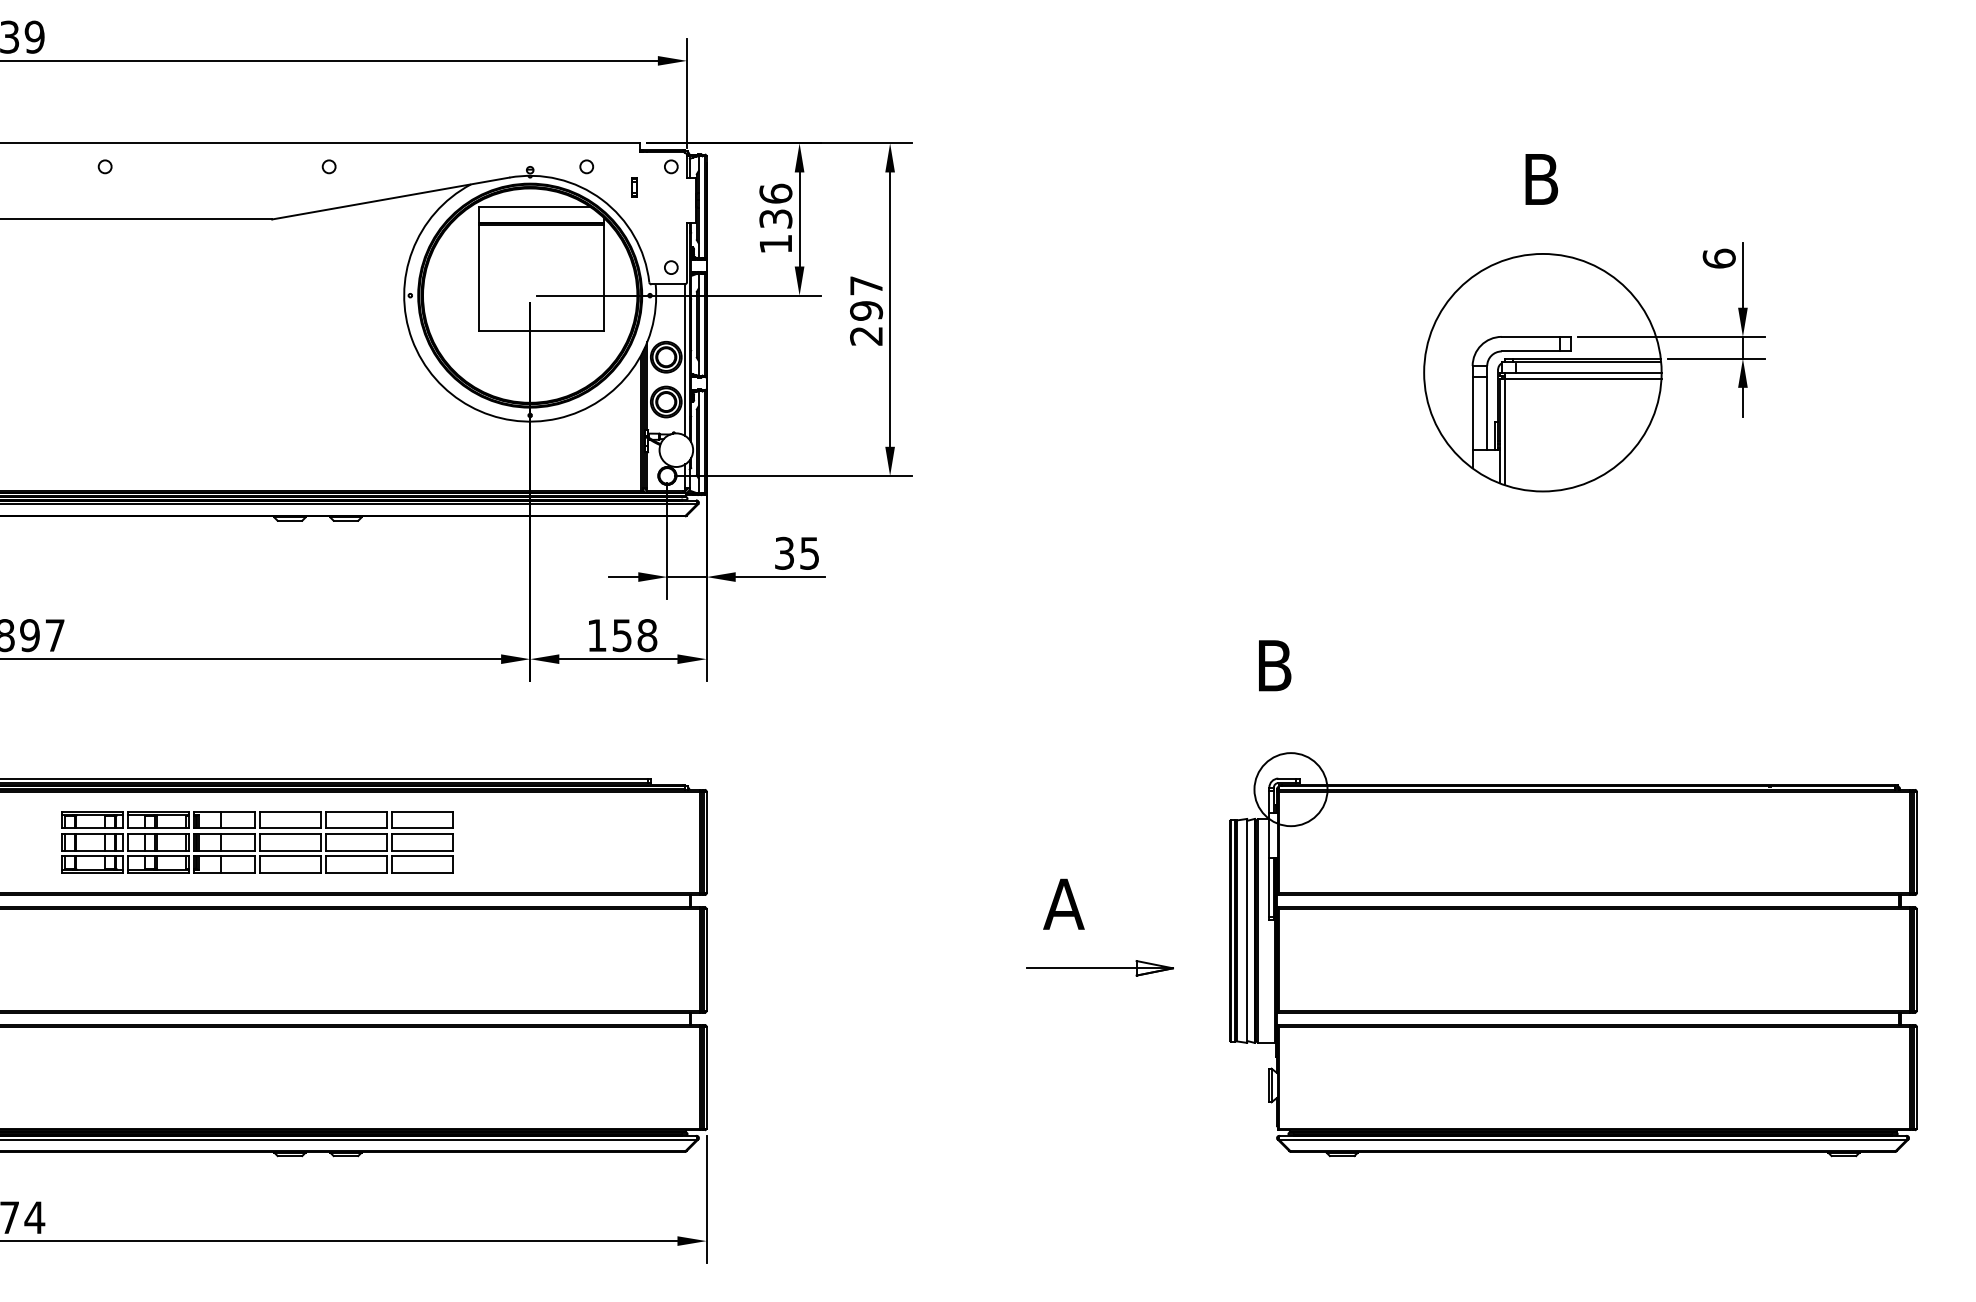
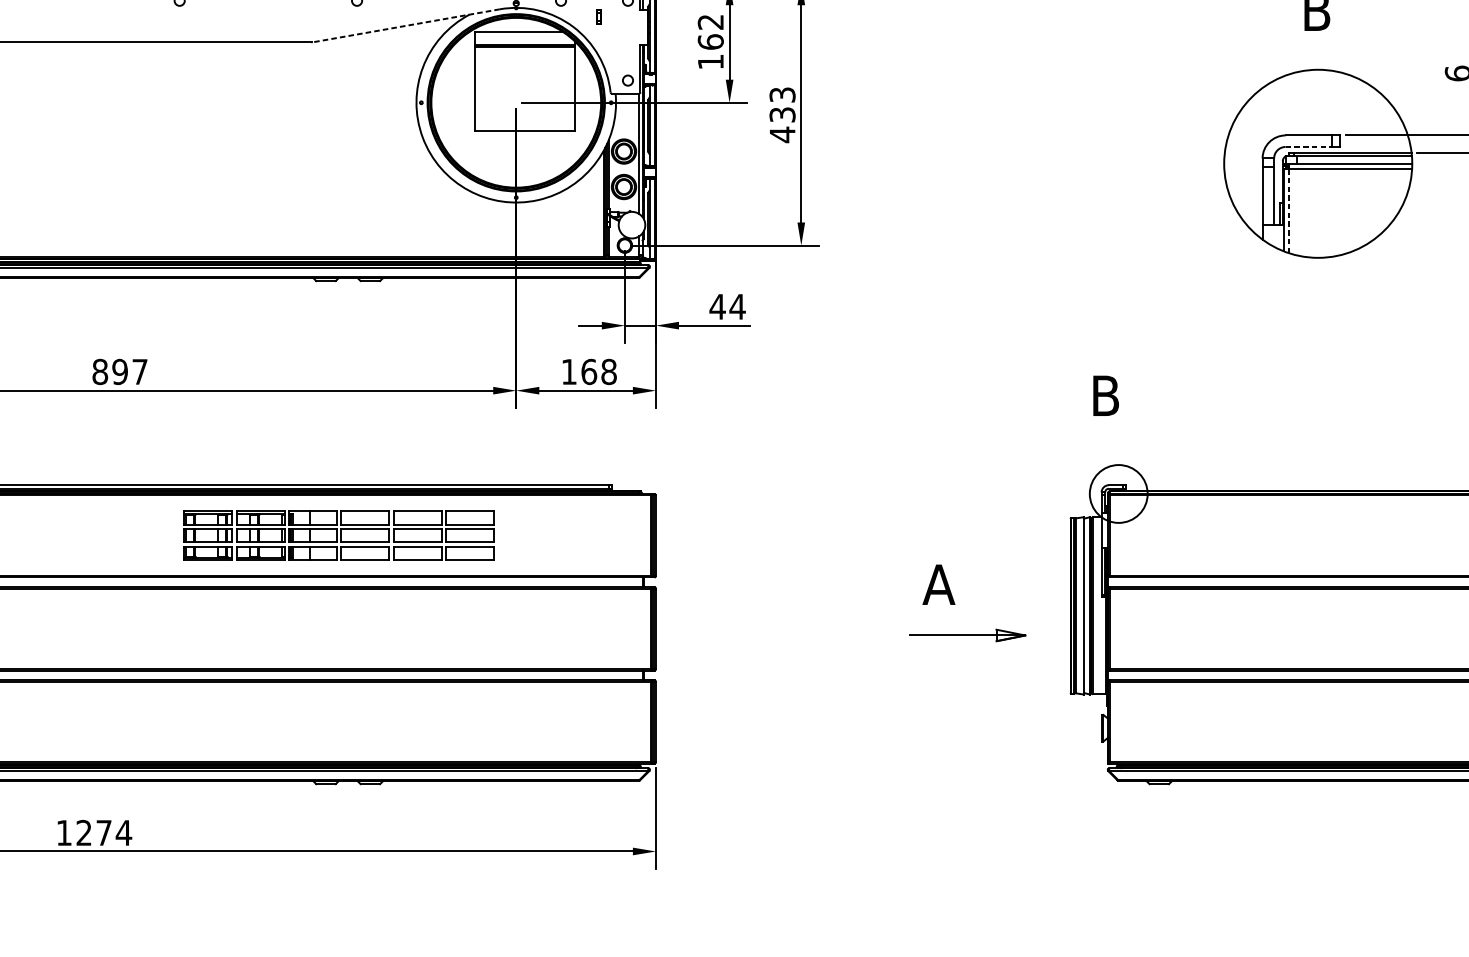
line: (390, 198) -> (405, 25), solid -> dashed
text: (775, 205) -> (710, 31), 136 -> 162
text: (866, 311) -> (782, 115), 297 -> 433
line: (1531, 351) -> (1309, 147), solid -> dashed
line: (1505, 431) -> (1288, 210), solid -> dashed
text: (797, 552) -> (727, 306), 35 -> 44
text: (622, 635) -> (589, 371), 158 -> 168
part: (257, 842) -> (339, 535), moved

